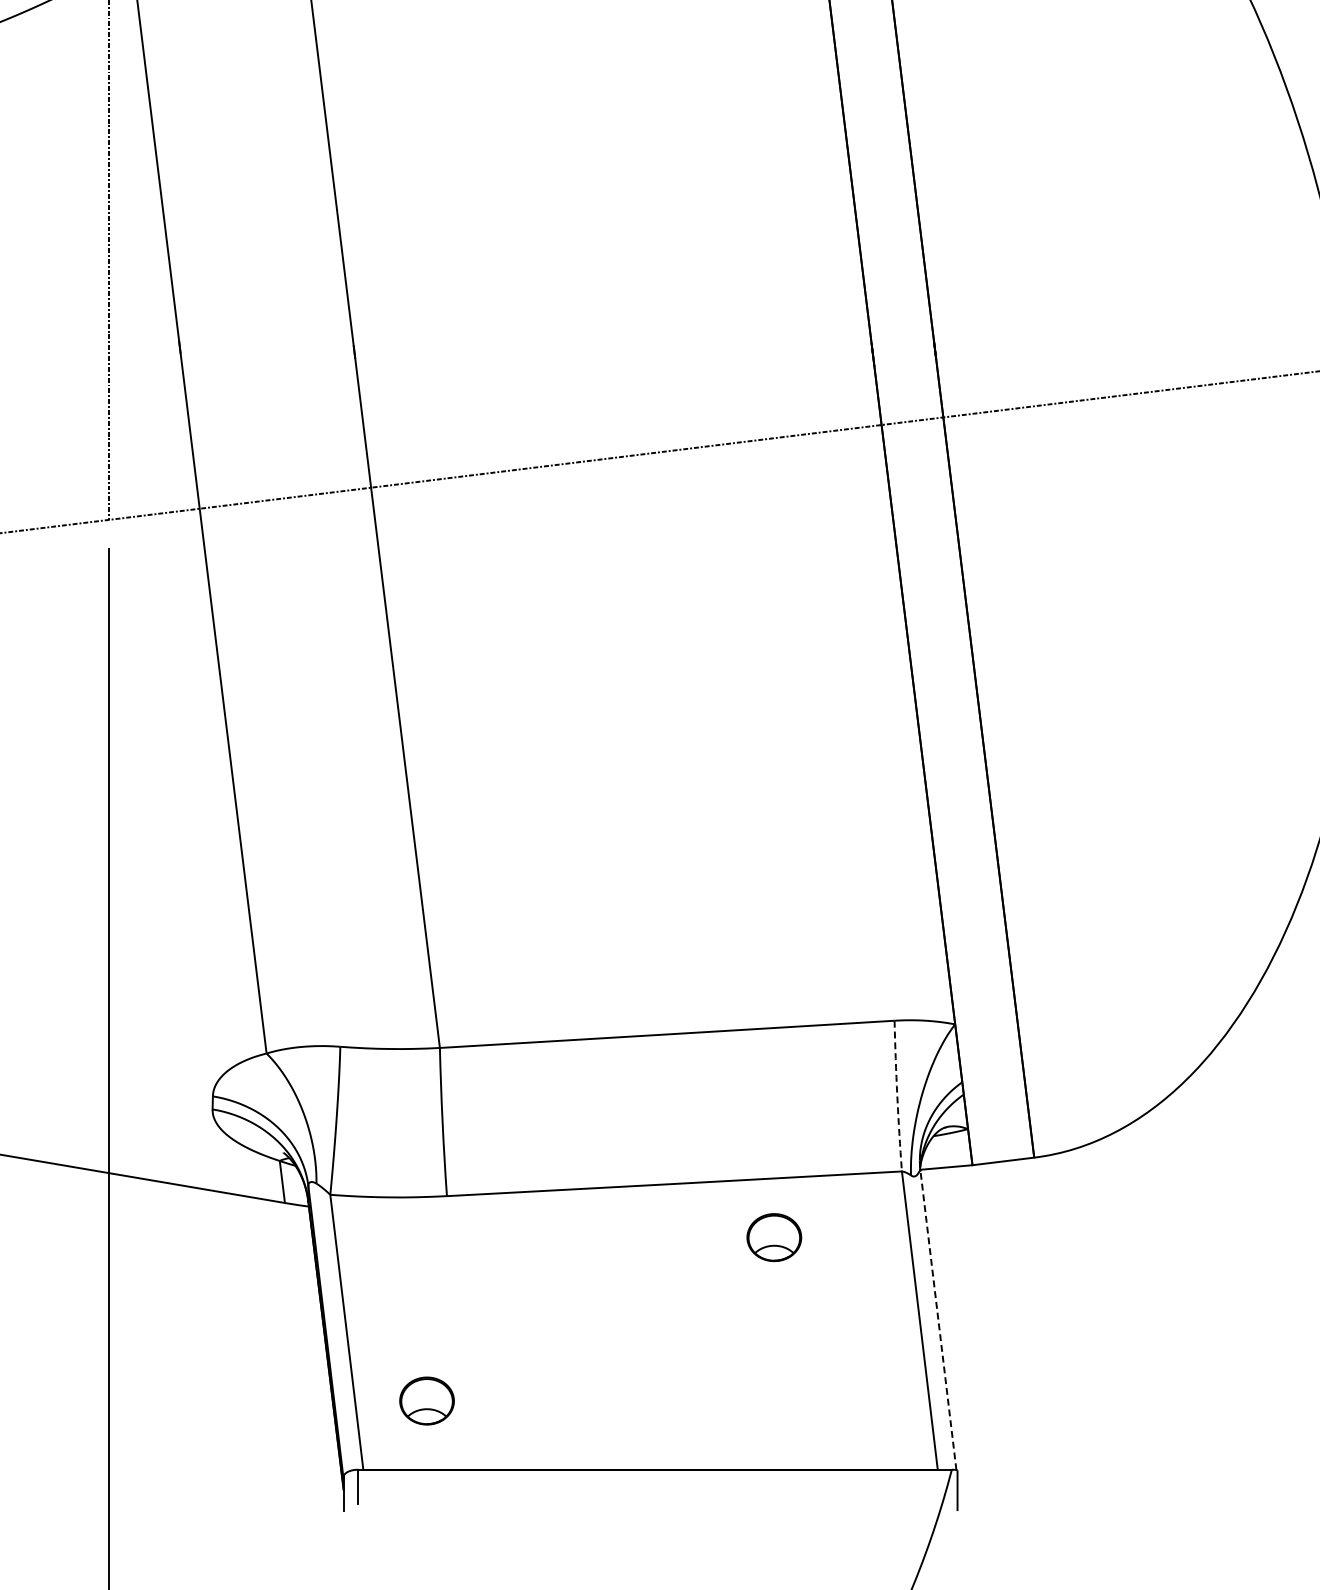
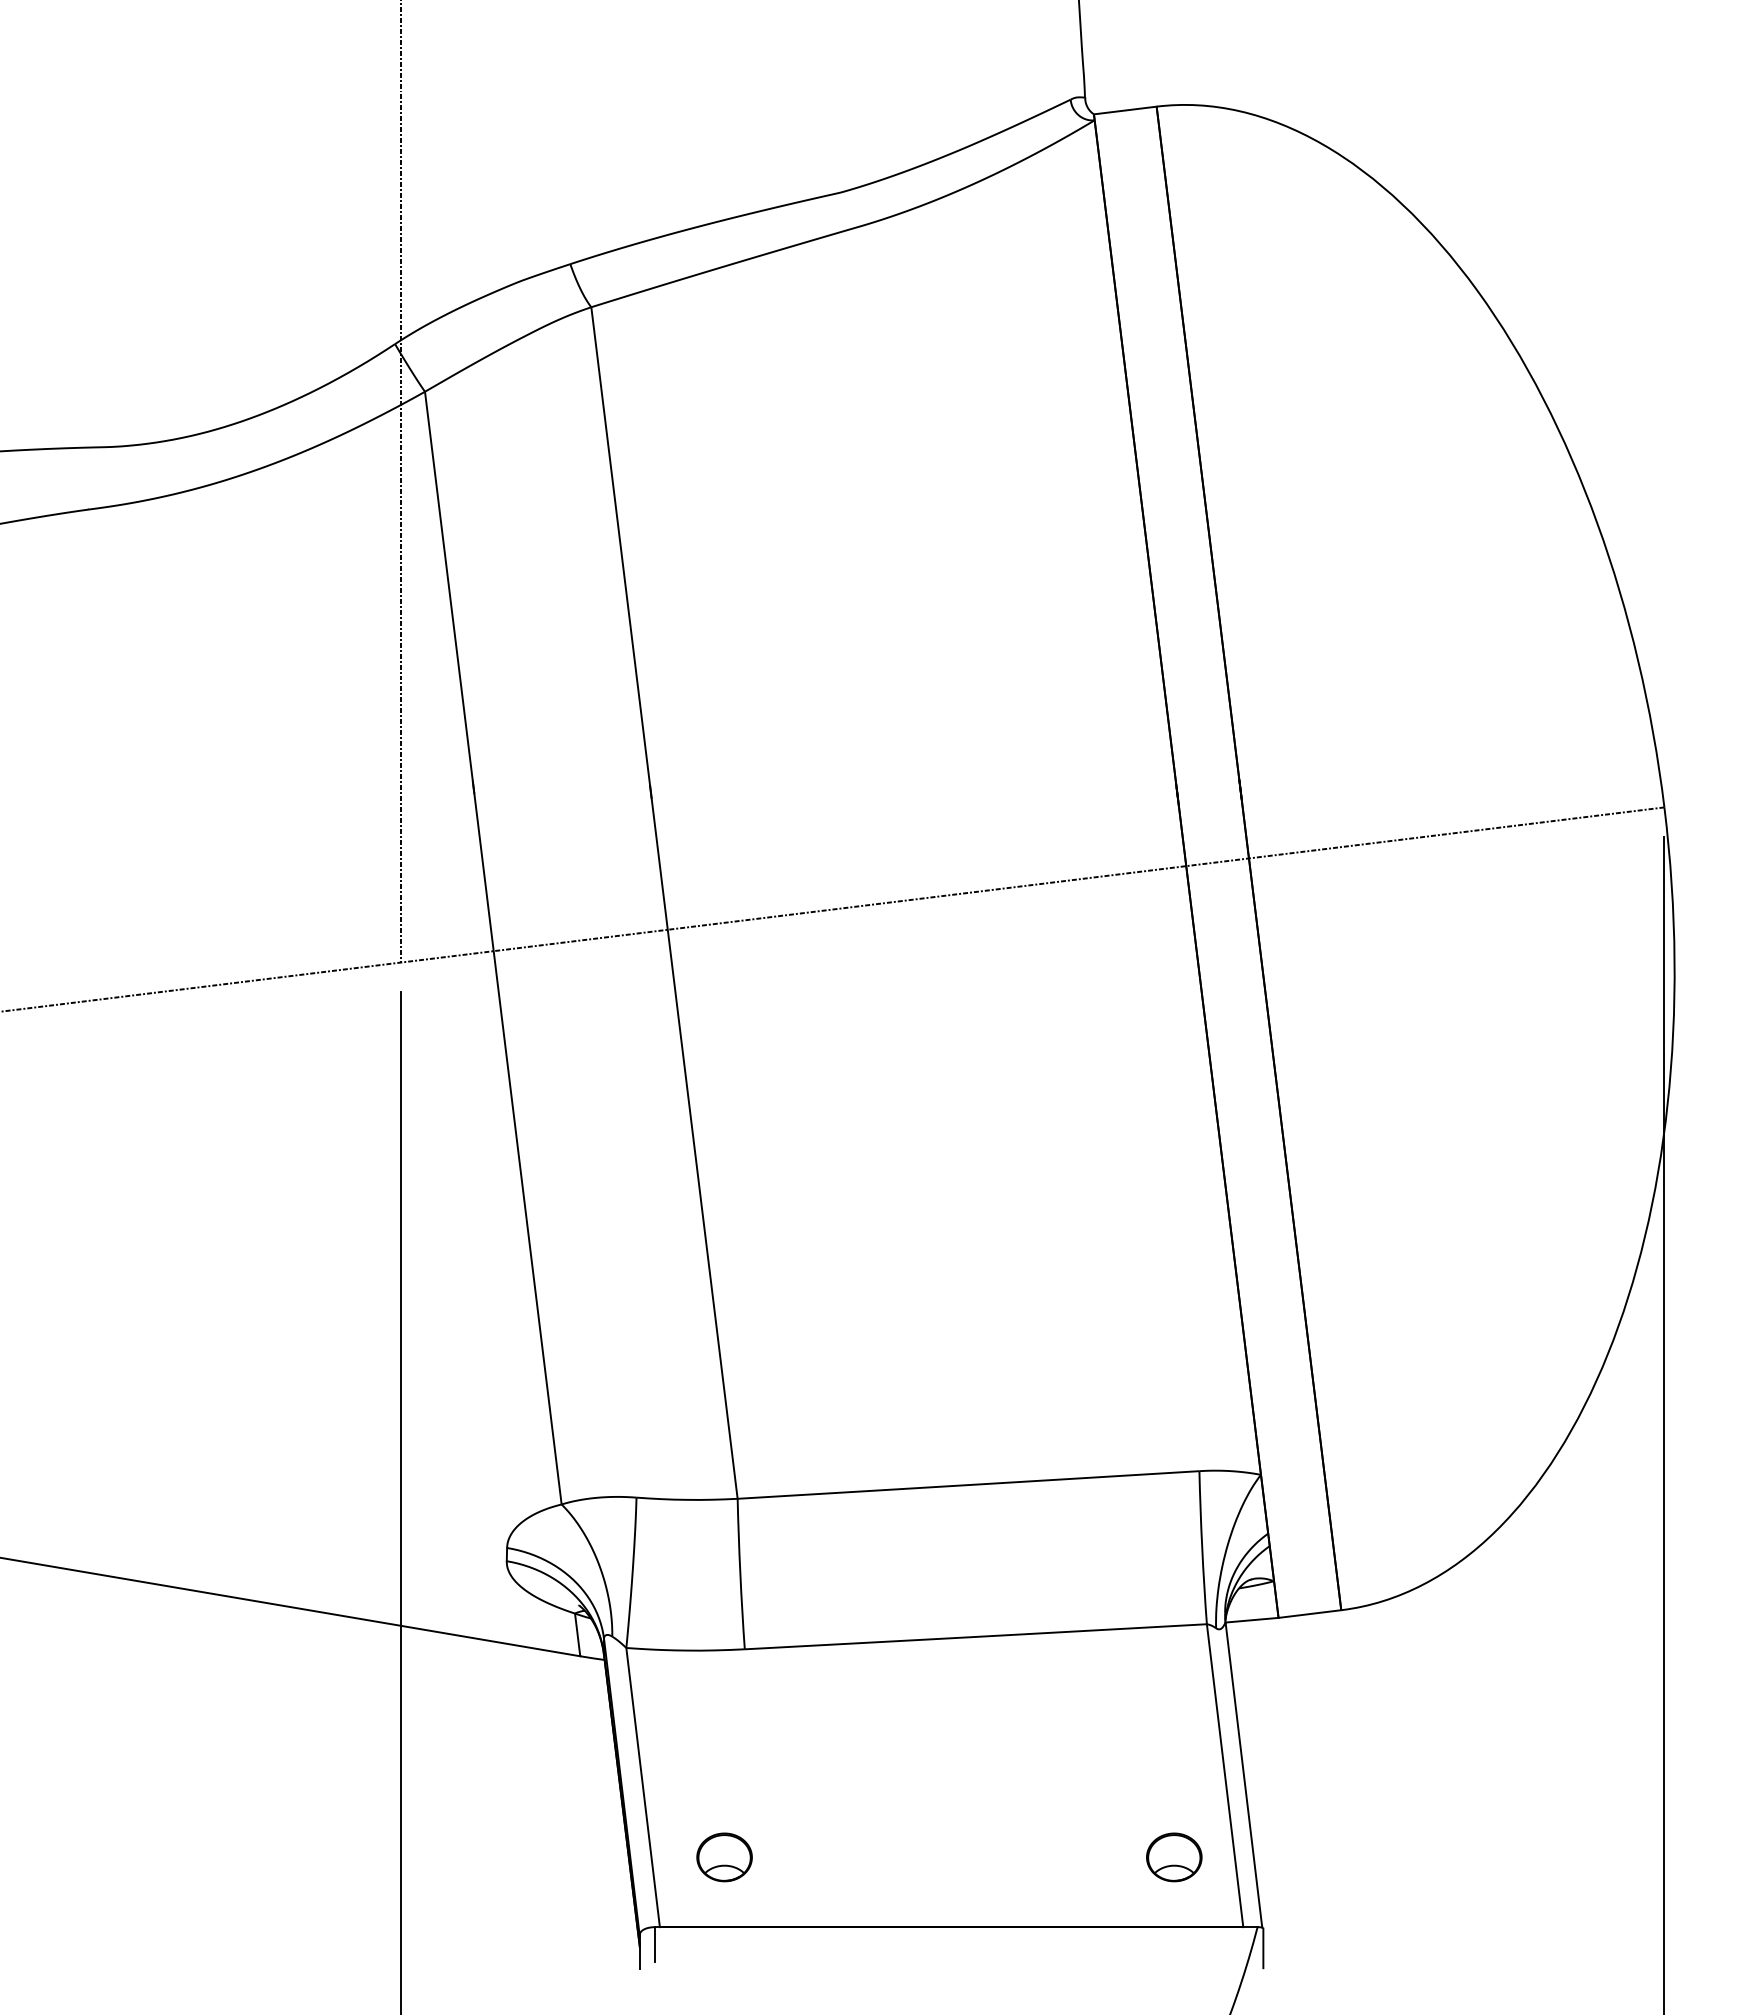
arc: (897, 1095) -> (1202, 1547), dashed -> solid
part: (774, 1237) -> (1174, 1857), moved
line: (937, 1320) -> (1243, 1775), dashed -> solid

